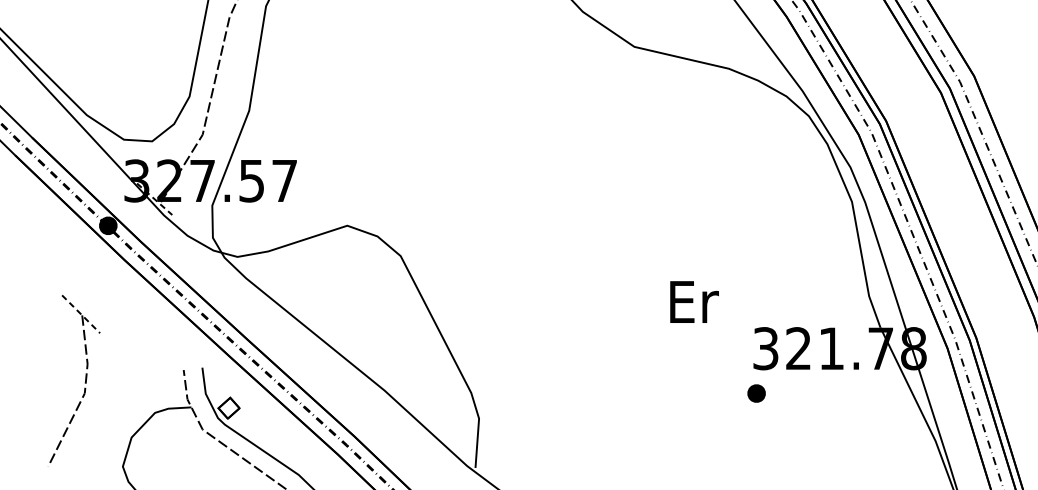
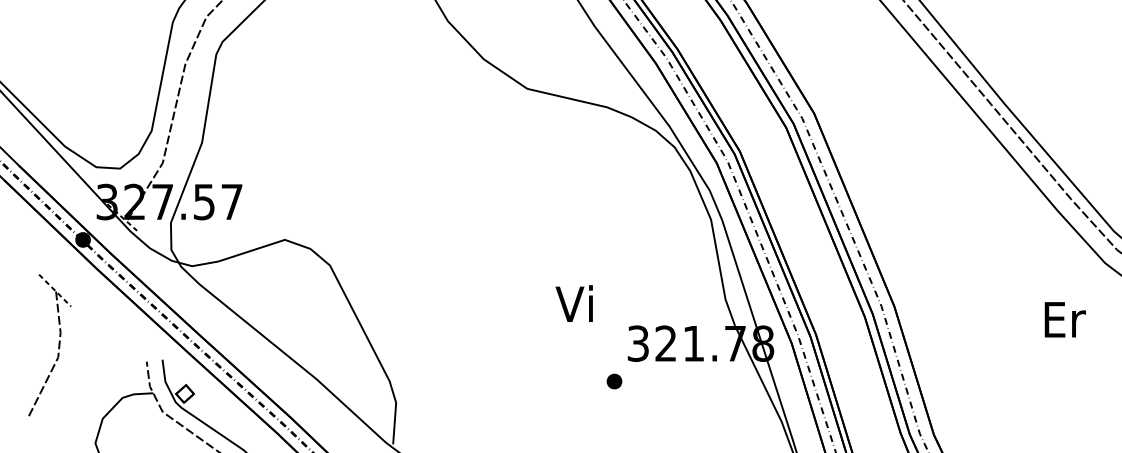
text: (692, 301) -> (576, 303), Er -> Vi
part: (85, 379) -> (58, 345), moved
part: (756, 393) -> (614, 381), moved

